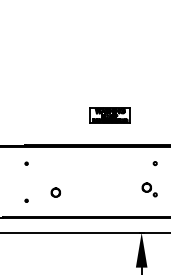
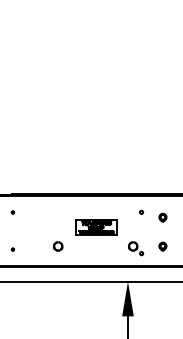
part: (110, 115) -> (96, 227), moved
part: (150, 189) -> (136, 248), moved
part: (56, 192) -> (58, 246), moved

